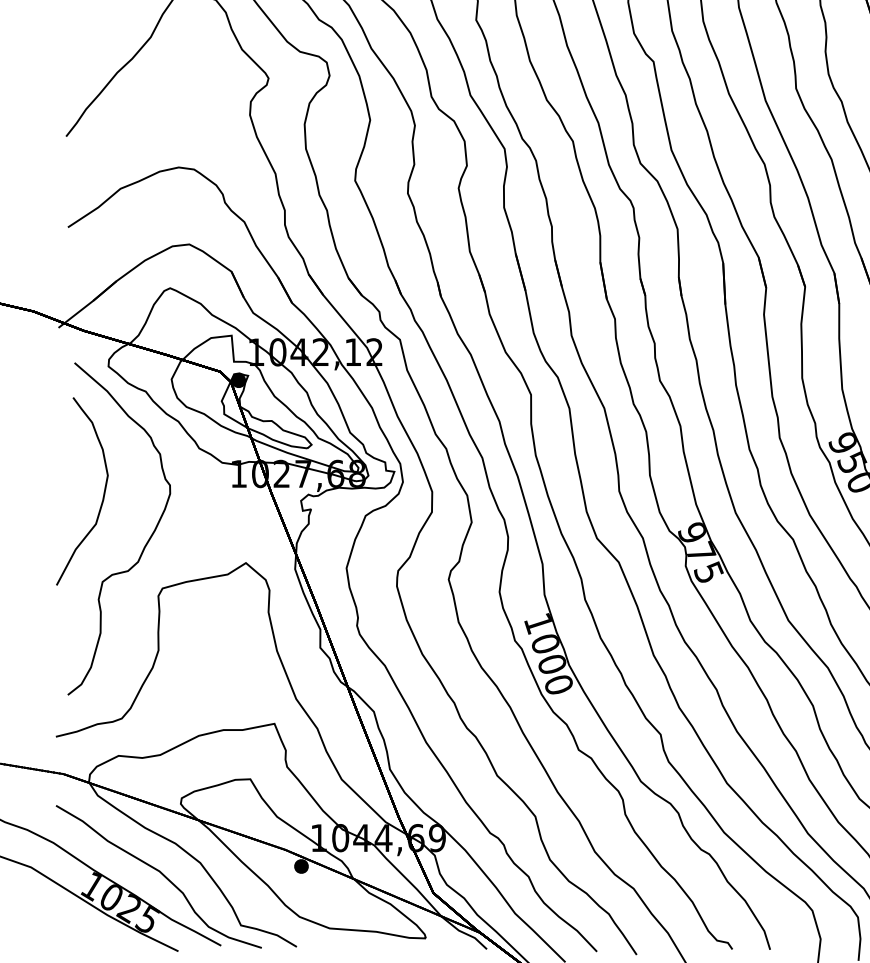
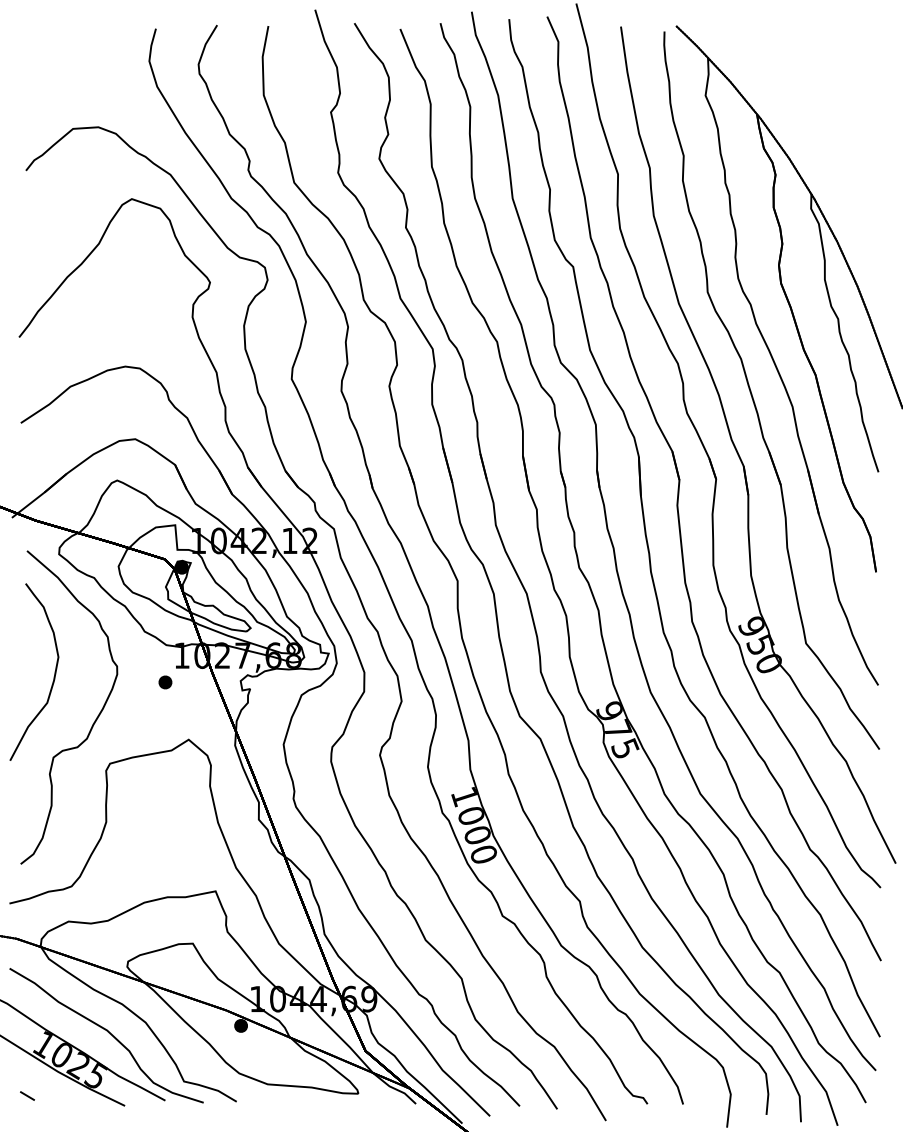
part: (221, 502) -> (165, 682), added
line: (75, 940) -> (27, 1095), added

